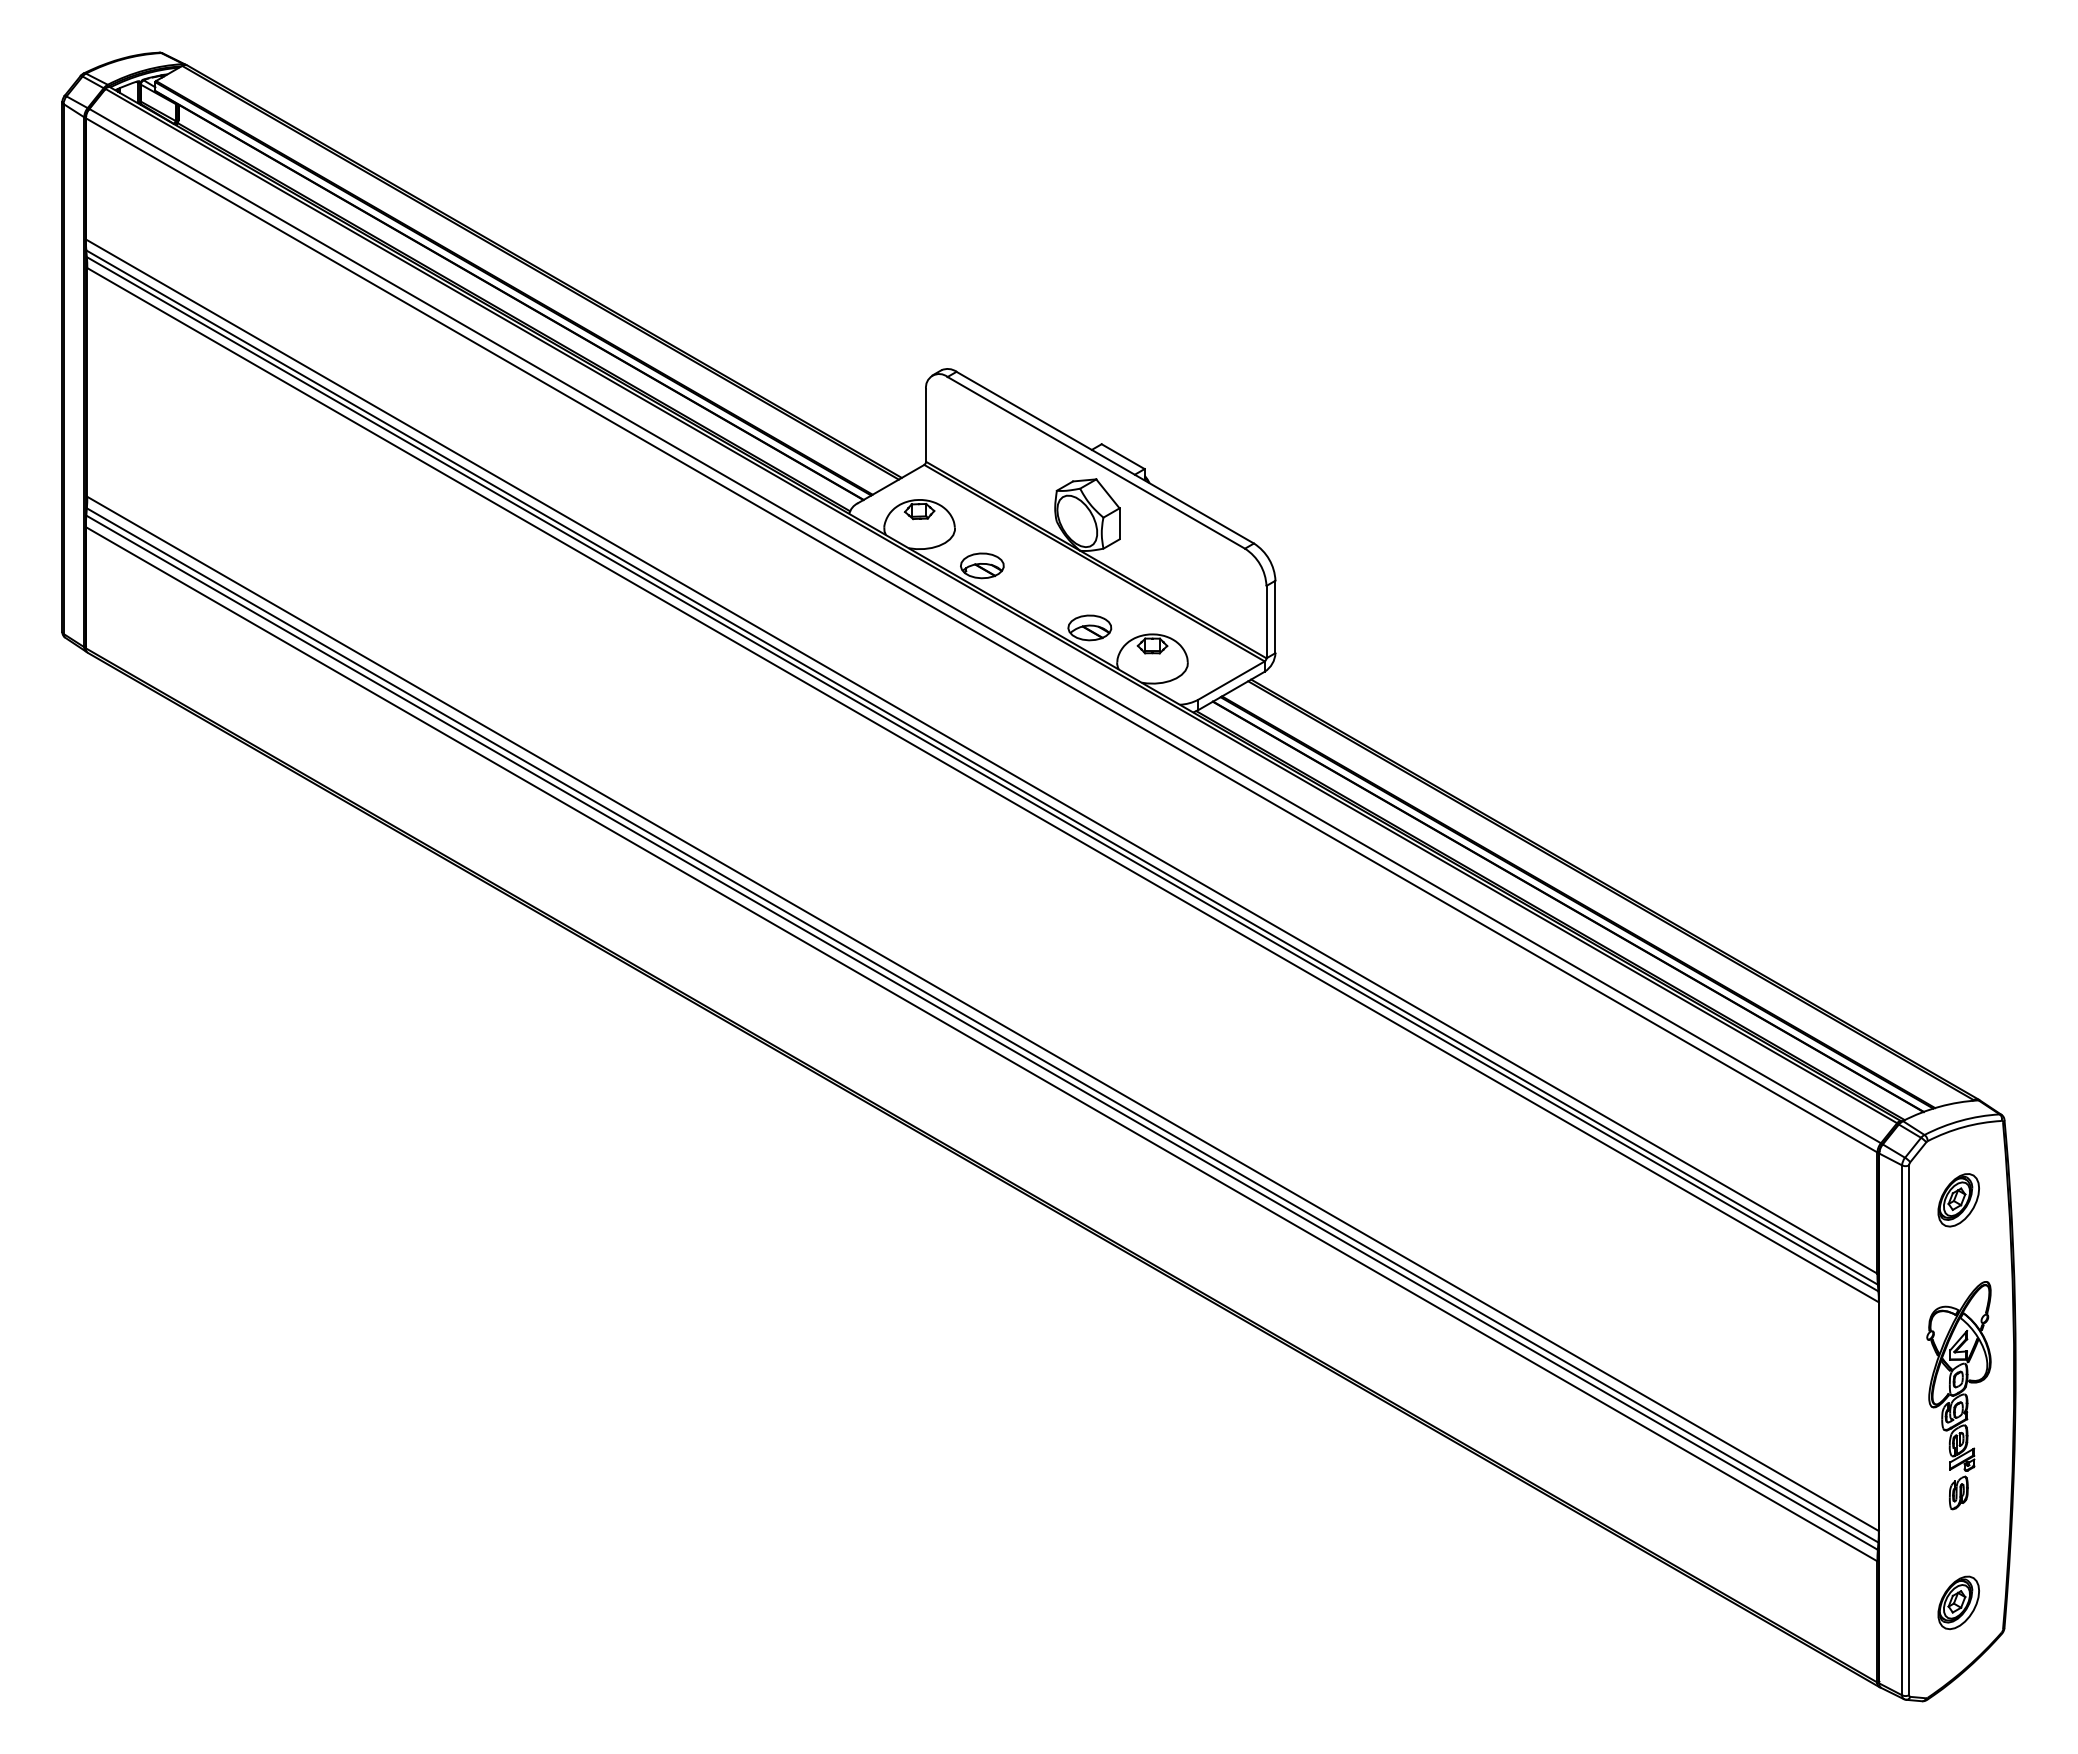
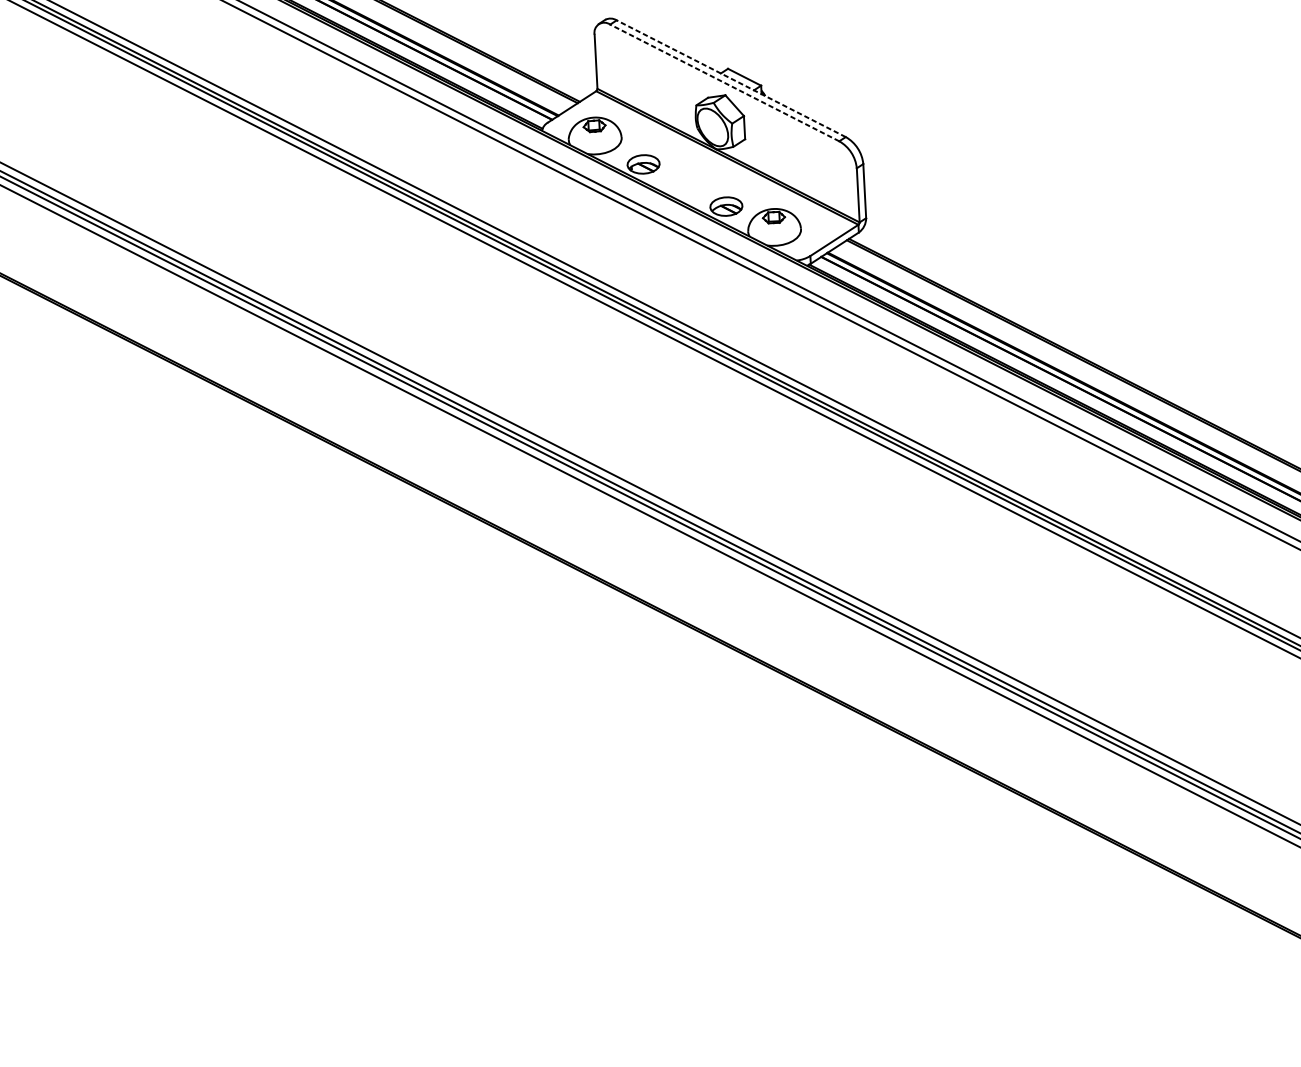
line: (1105, 457) -> (731, 78), solid -> dashed
line: (1096, 462) -> (724, 82), solid -> dashed

